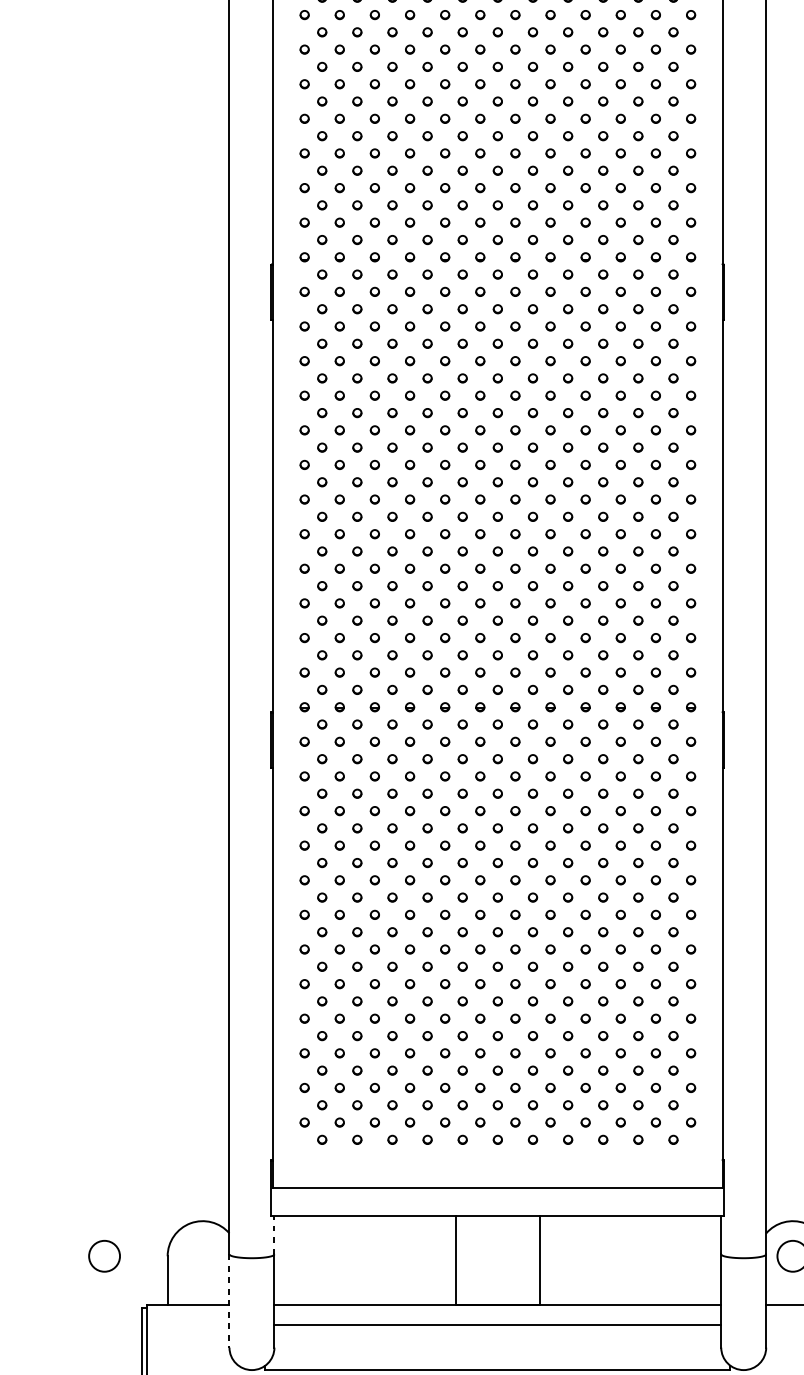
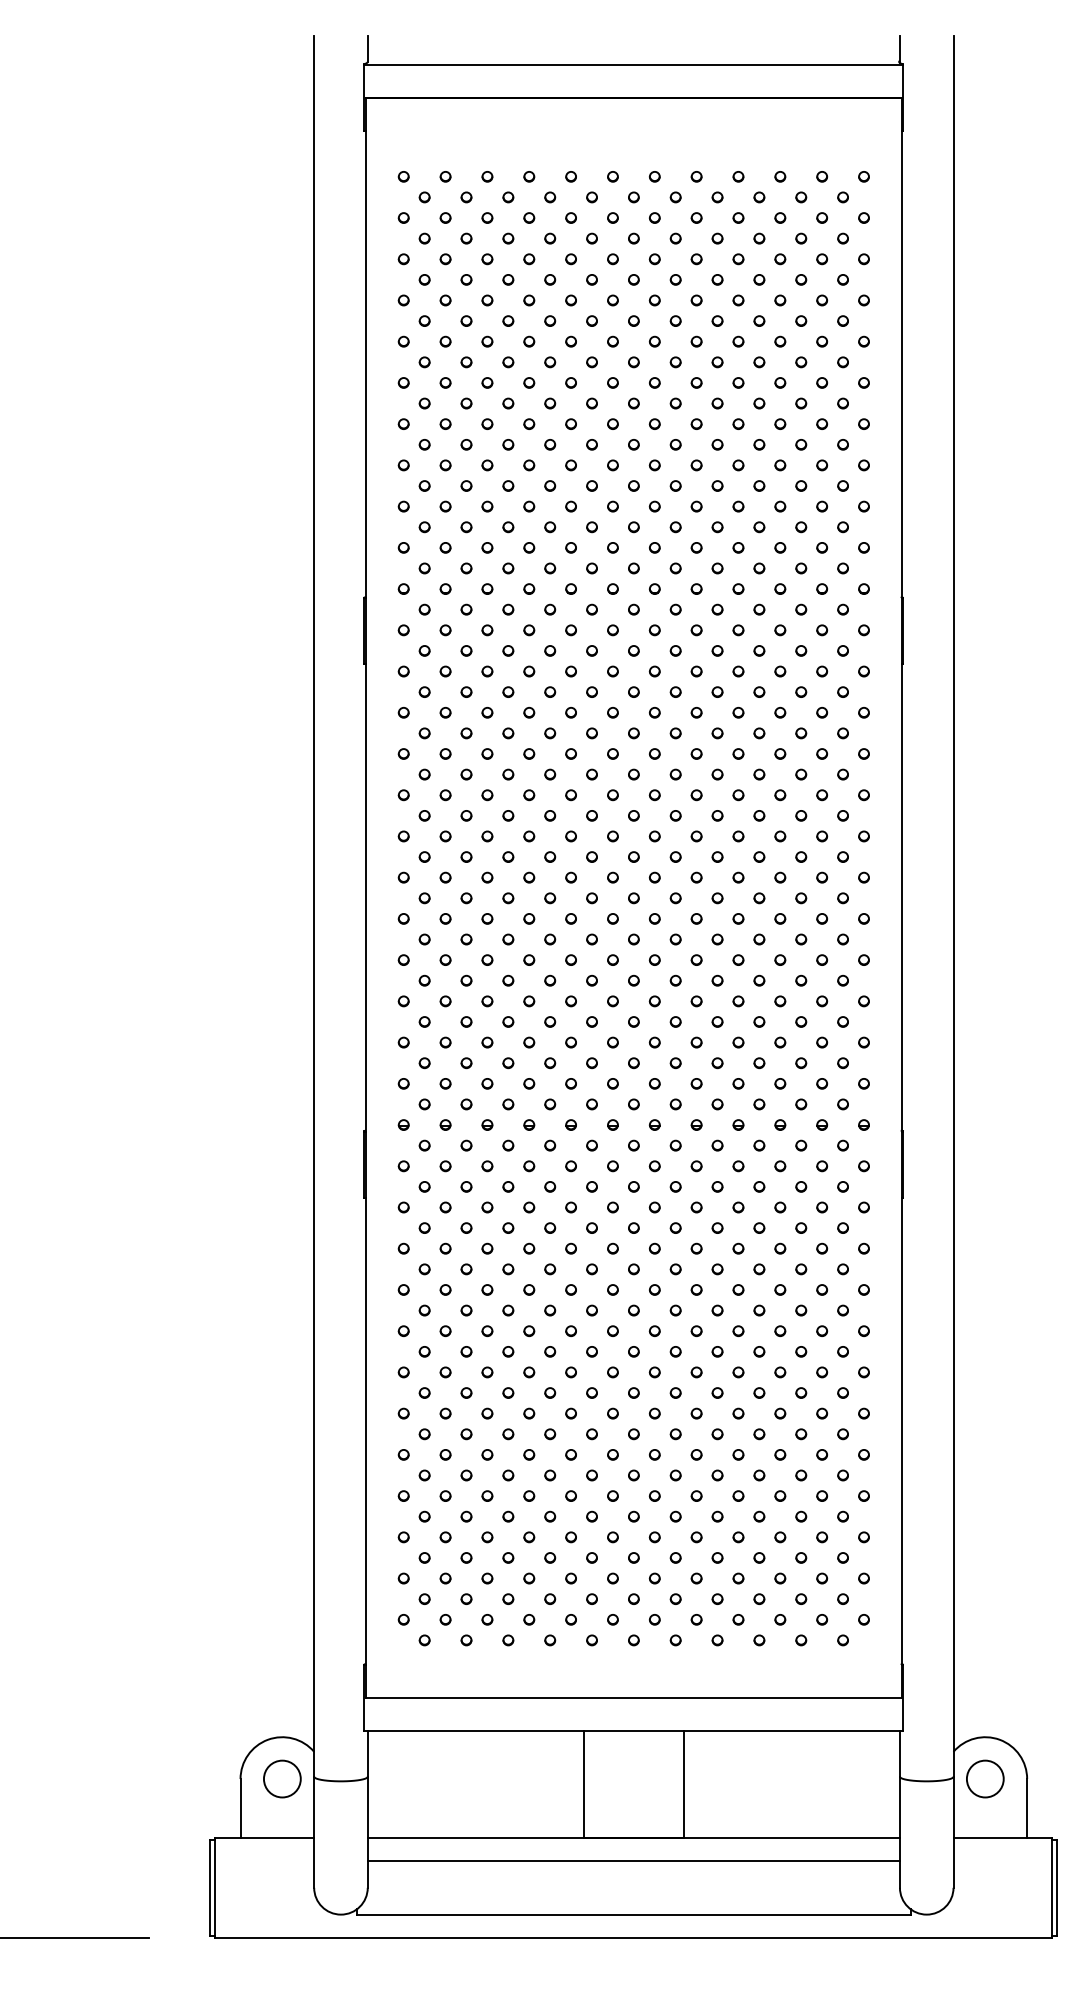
line: (274, 1234) -> (367, 1753), dashed -> solid
circle: (104, 1255) -> (282, 1778), moved
line: (229, 1301) -> (314, 1832), dashed -> solid

